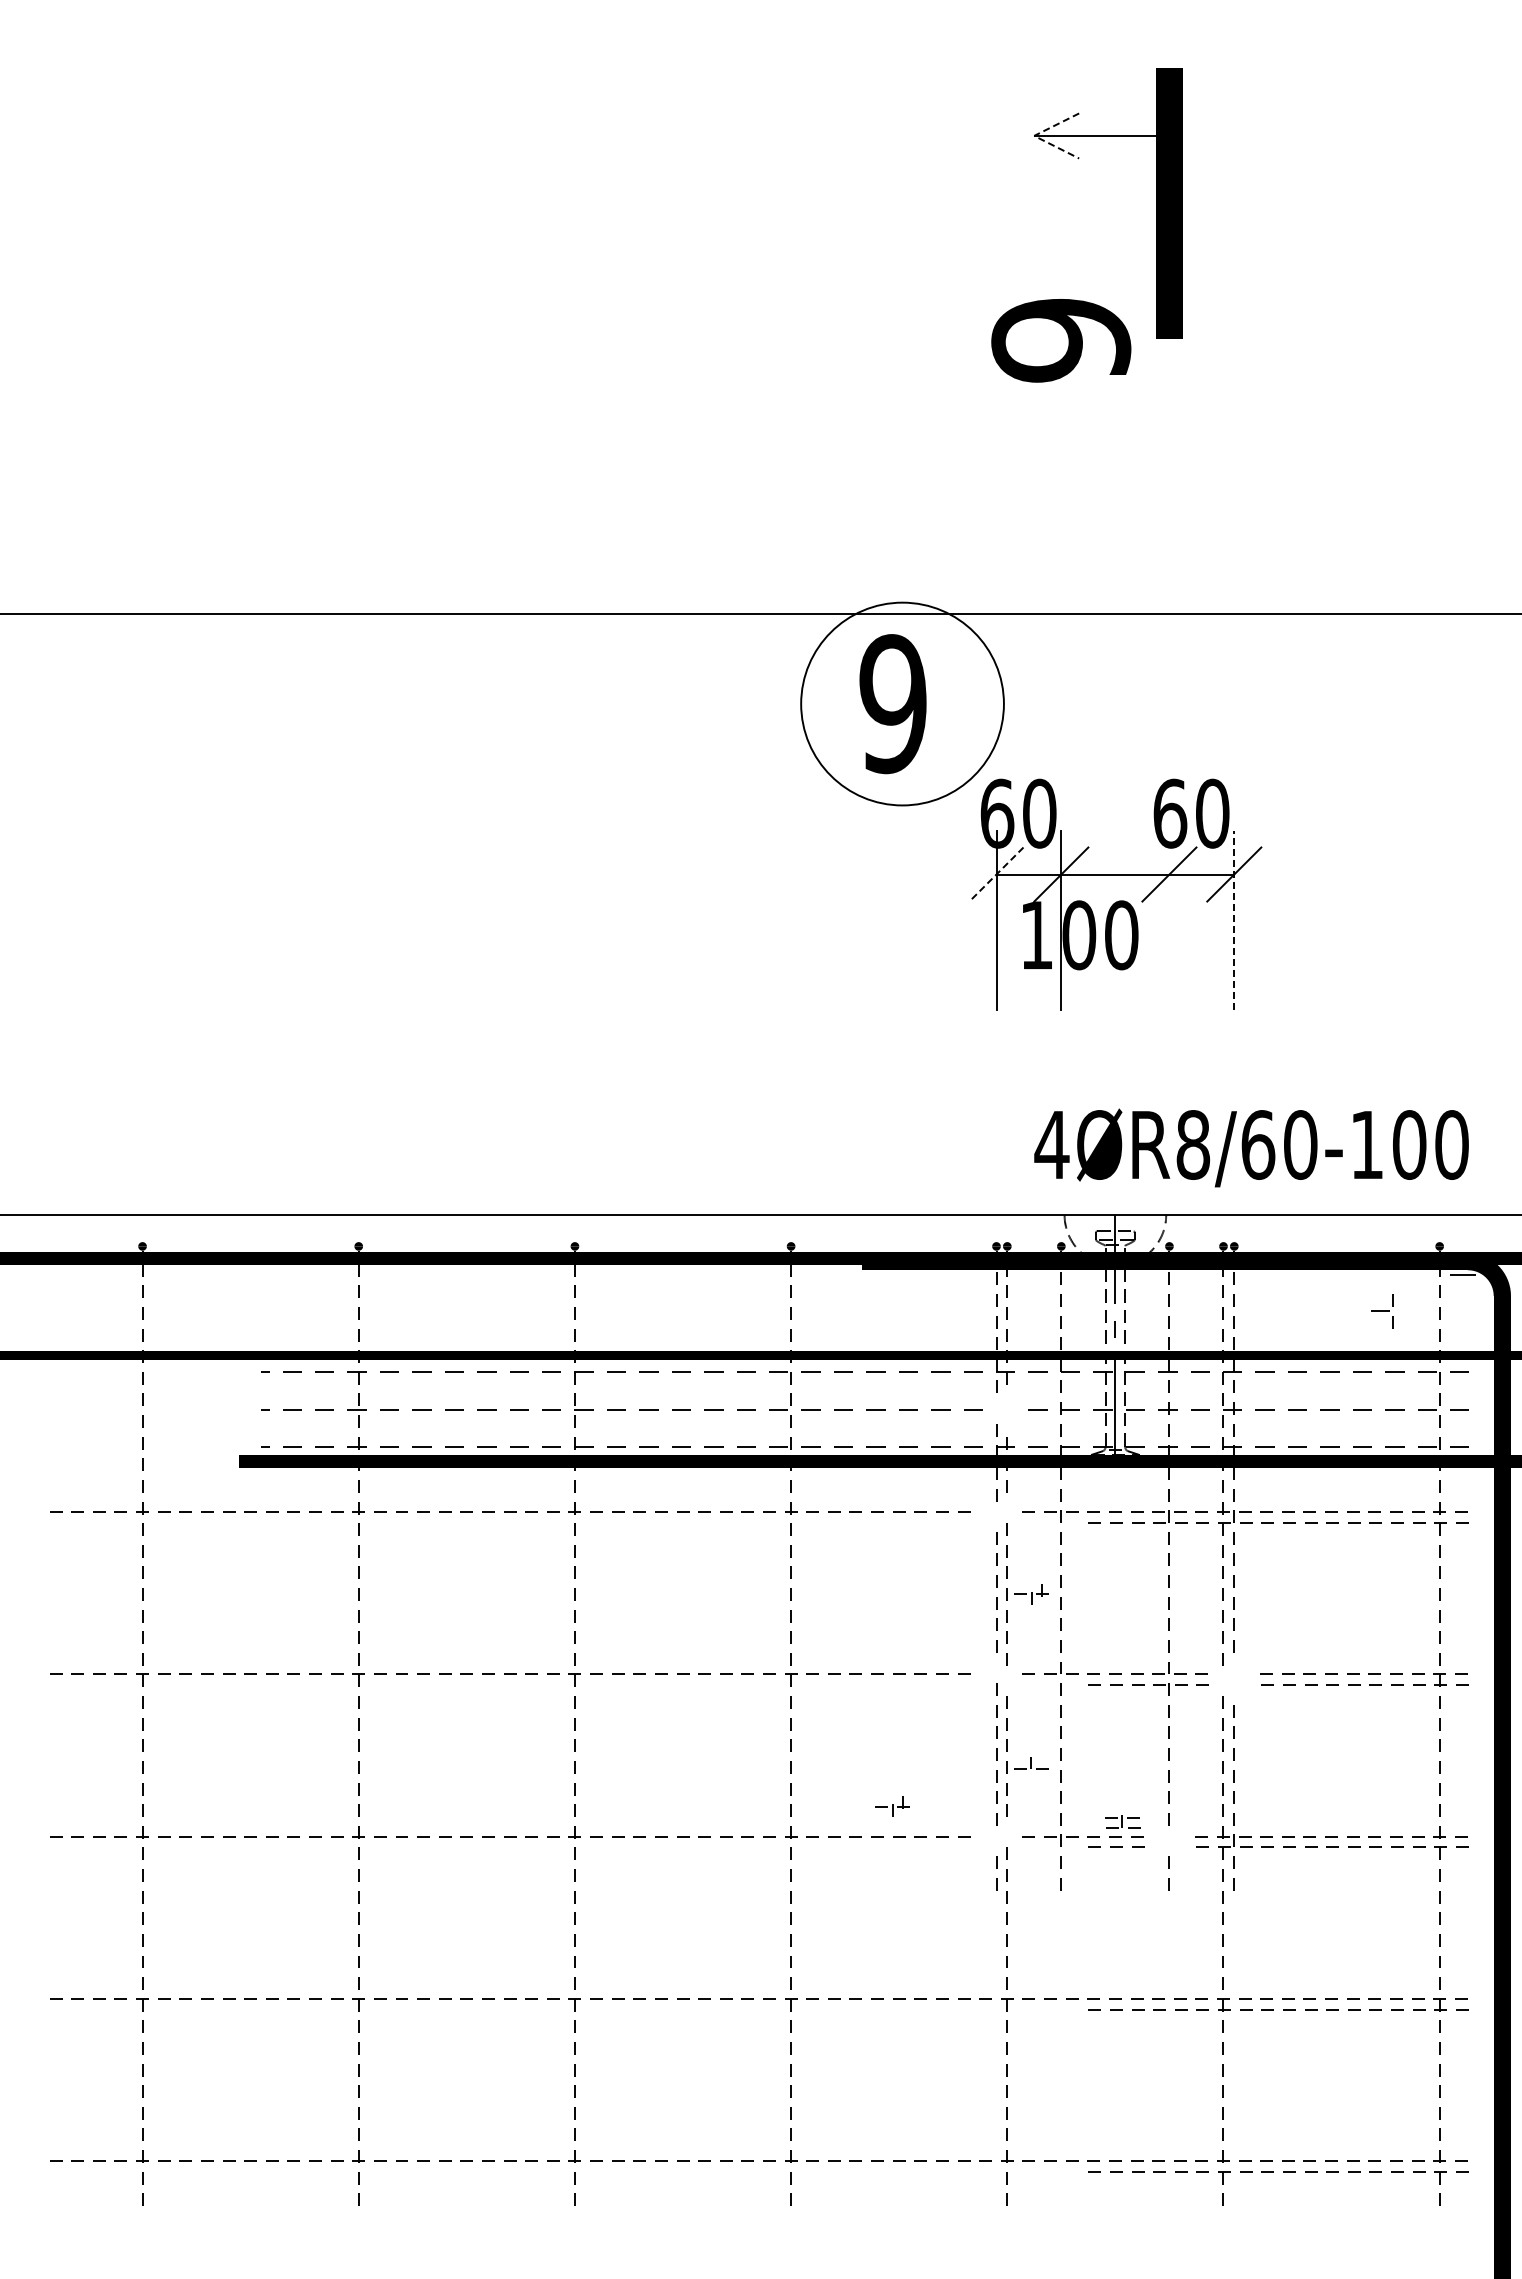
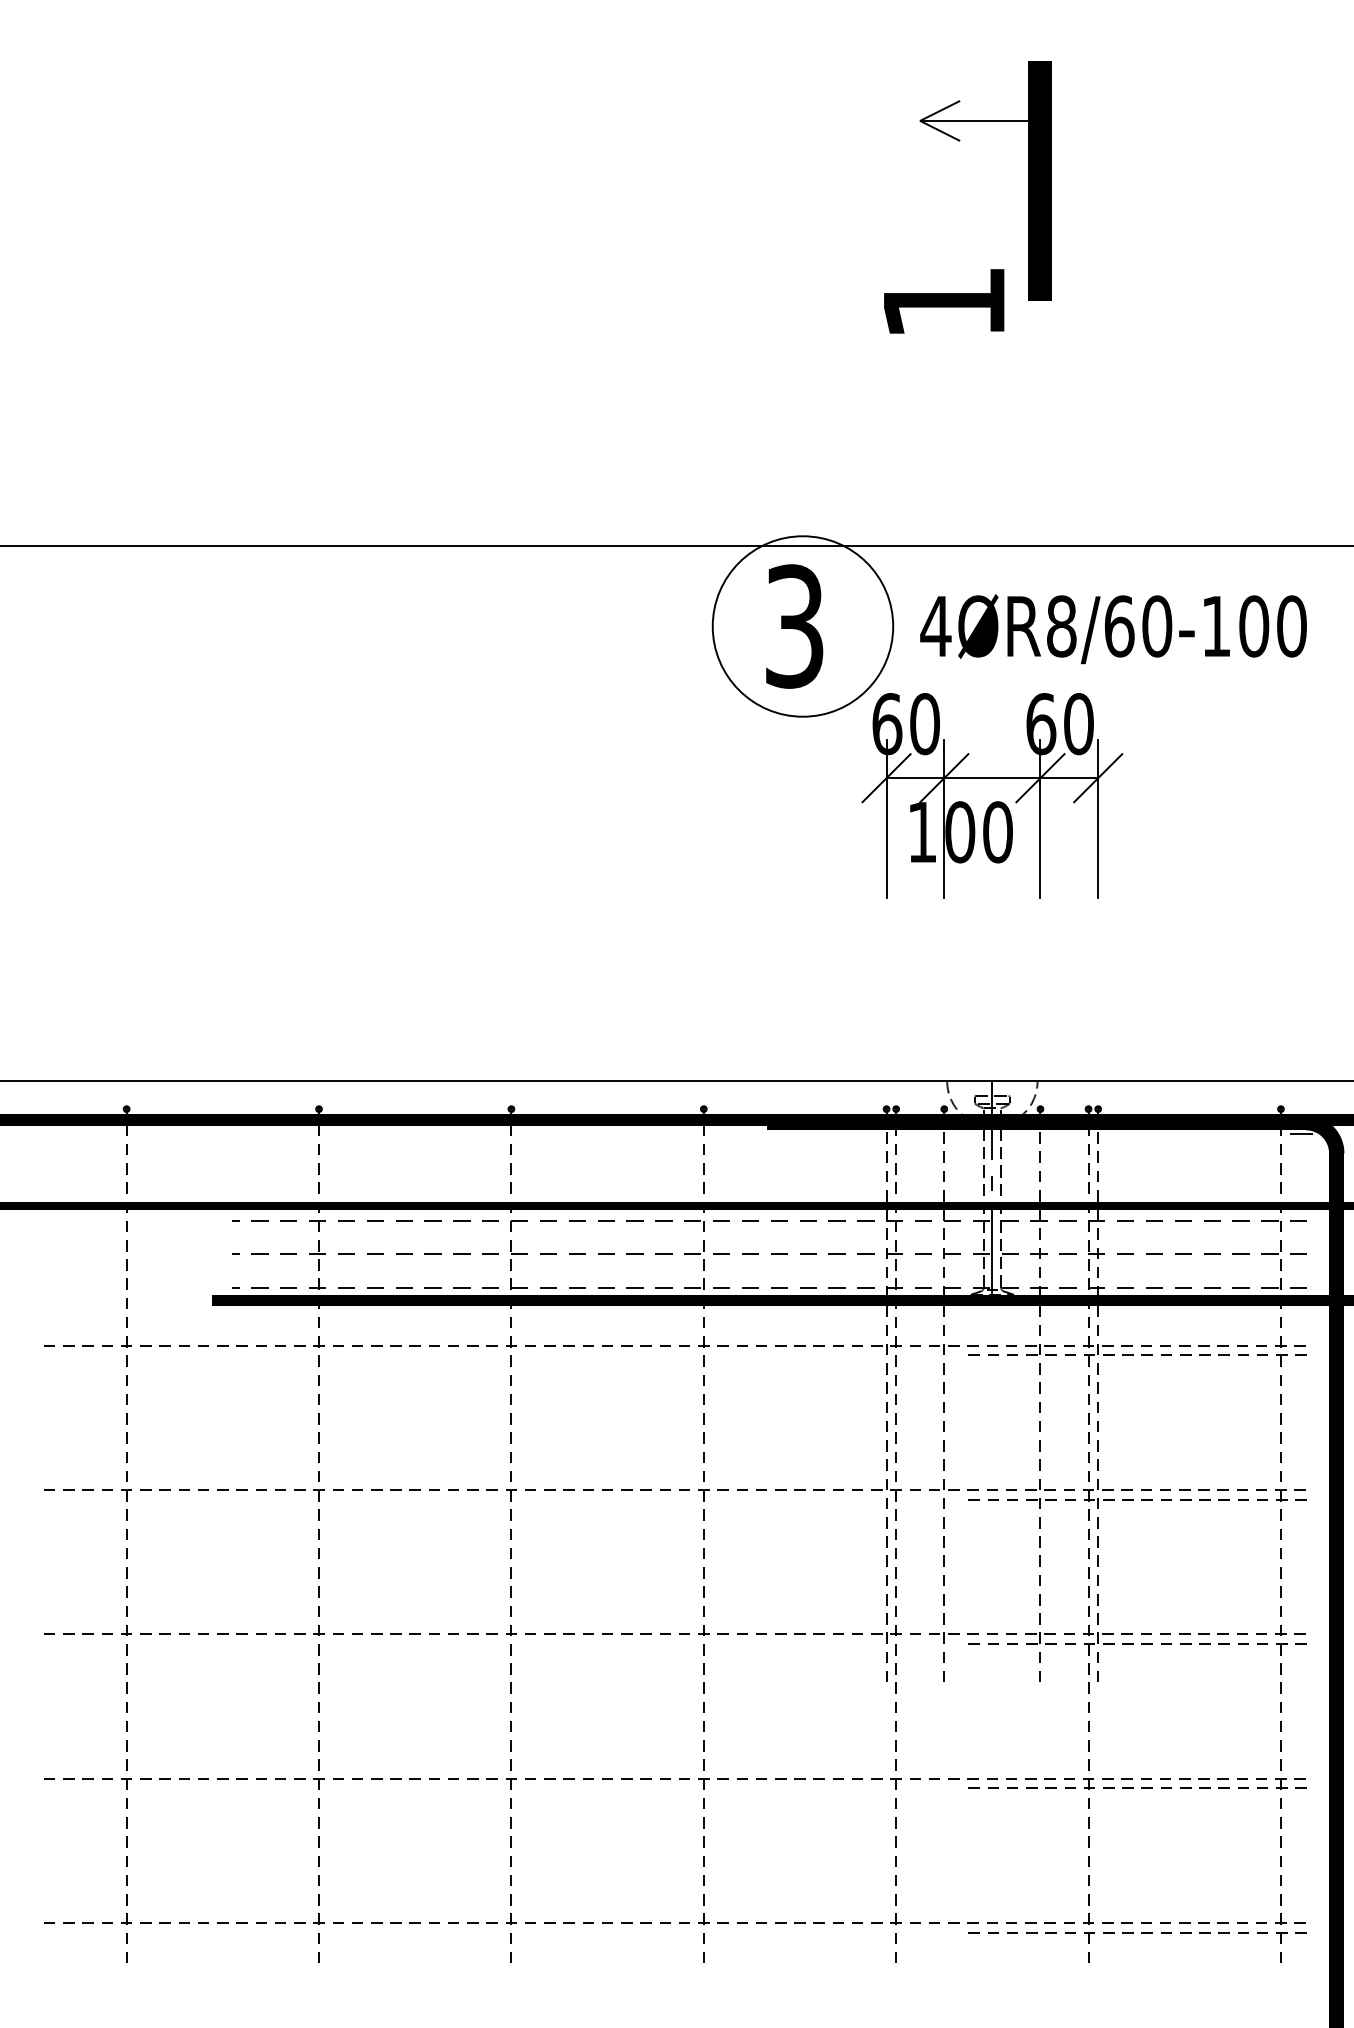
line: (1034, 135) -> (920, 120), dashed -> solid
text: (1061, 340) -> (944, 302), 9 -> 1
text: (892, 704) -> (794, 626), 9 -> 3
line: (996, 874) -> (886, 778), dashed -> solid
line: (1234, 919) -> (1098, 818), dashed -> solid
line: (1169, 920) -> (1040, 819), added
text: (1251, 1147) -> (1113, 628), moved
part: (1382, 1311) -> (1230, 1167), removed
part: (1005, 1410) -> (894, 1255), added
part: (1031, 1594) -> (886, 1345), moved
part: (996, 1674) -> (886, 1490), added
part: (1234, 1678) -> (1098, 1493), added
part: (1031, 1763) -> (917, 1569), removed
part: (892, 1806) -> (886, 1634), moved
part: (1122, 1821) -> (1040, 1637), moved

